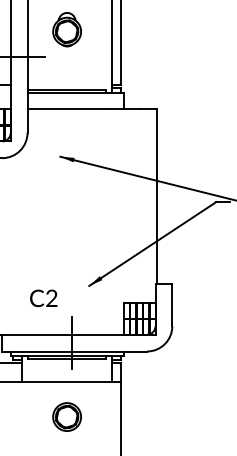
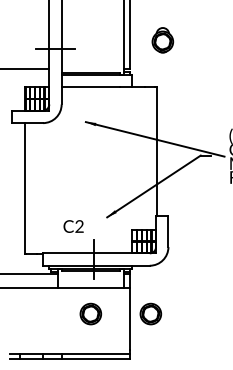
part: (66, 29) -> (162, 40), moved
part: (147, 416) -> (150, 313), added

